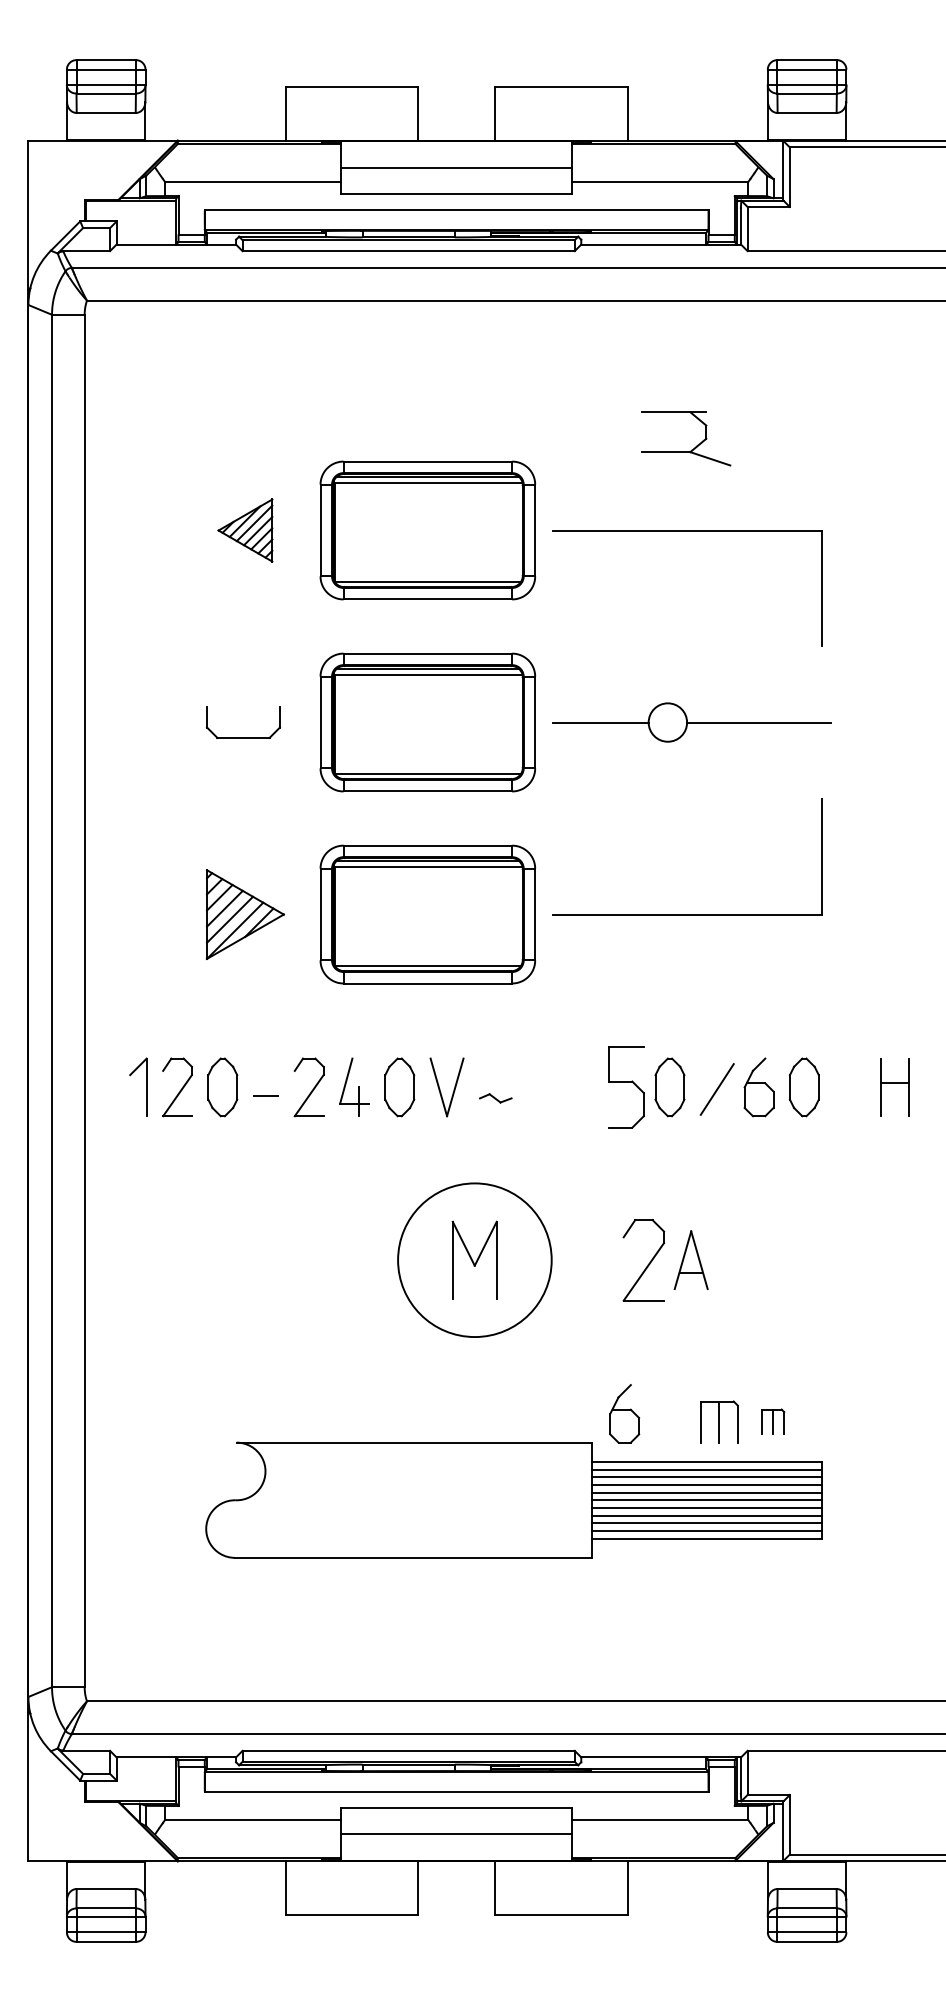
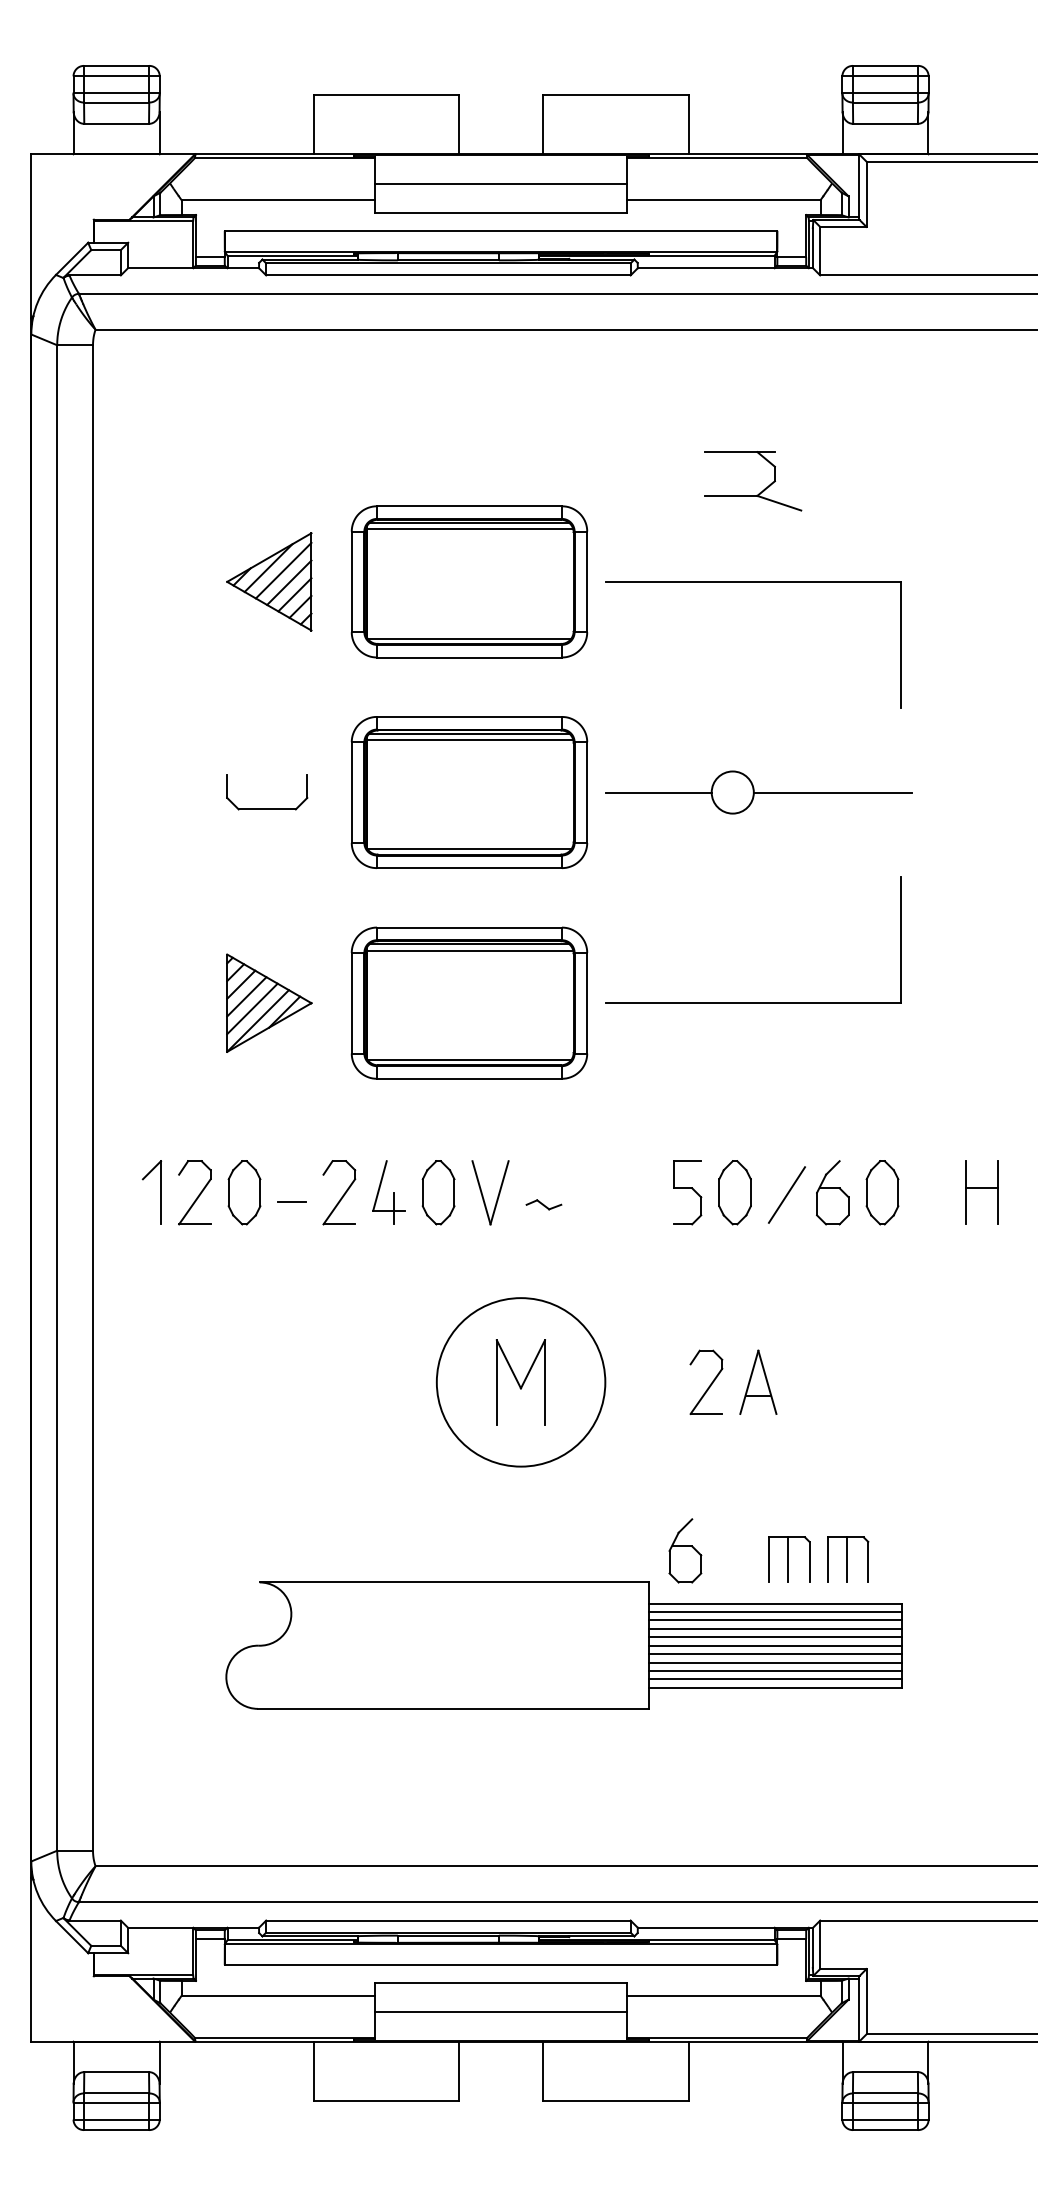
part: (245, 530) -> (269, 581), size x1.43
part: (626, 1087) -> (687, 1192), size x0.71
part: (643, 1259) -> (706, 1381), size x0.71
part: (773, 1421) -> (848, 1559), size x1.67

